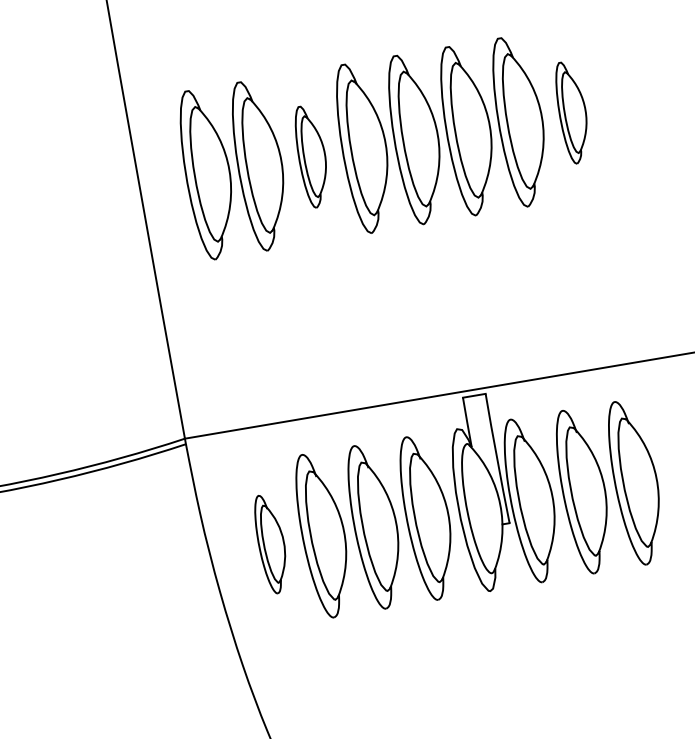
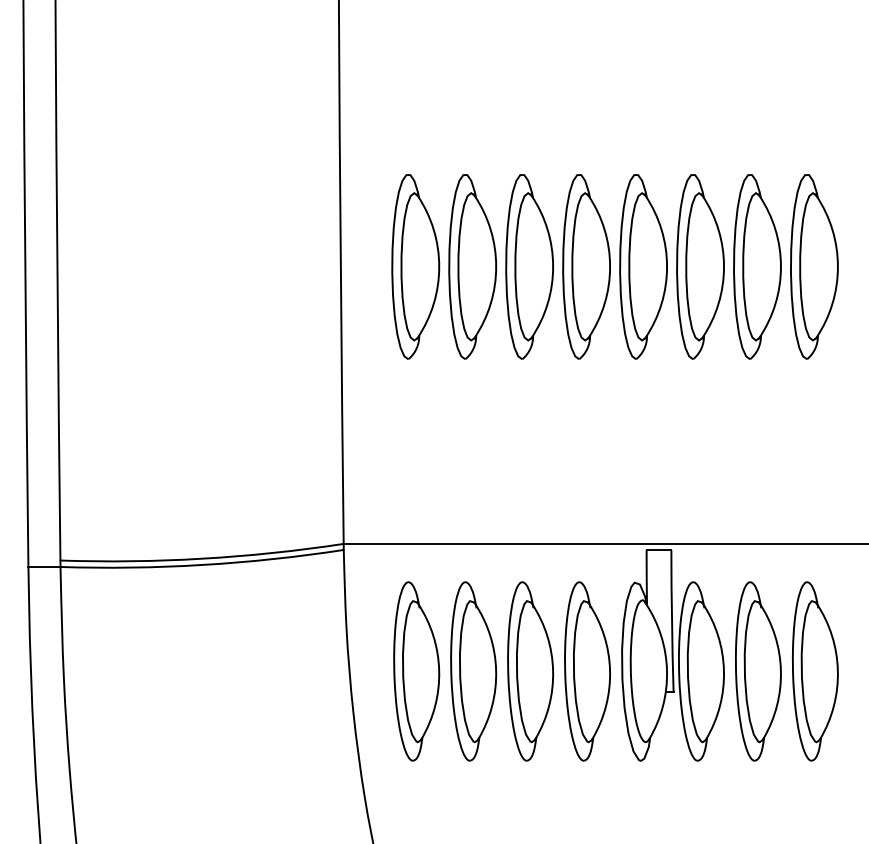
part: (572, 112) -> (814, 266), size x1.67
part: (311, 156) -> (529, 266), size x1.67
part: (271, 544) -> (416, 671), size x1.67

